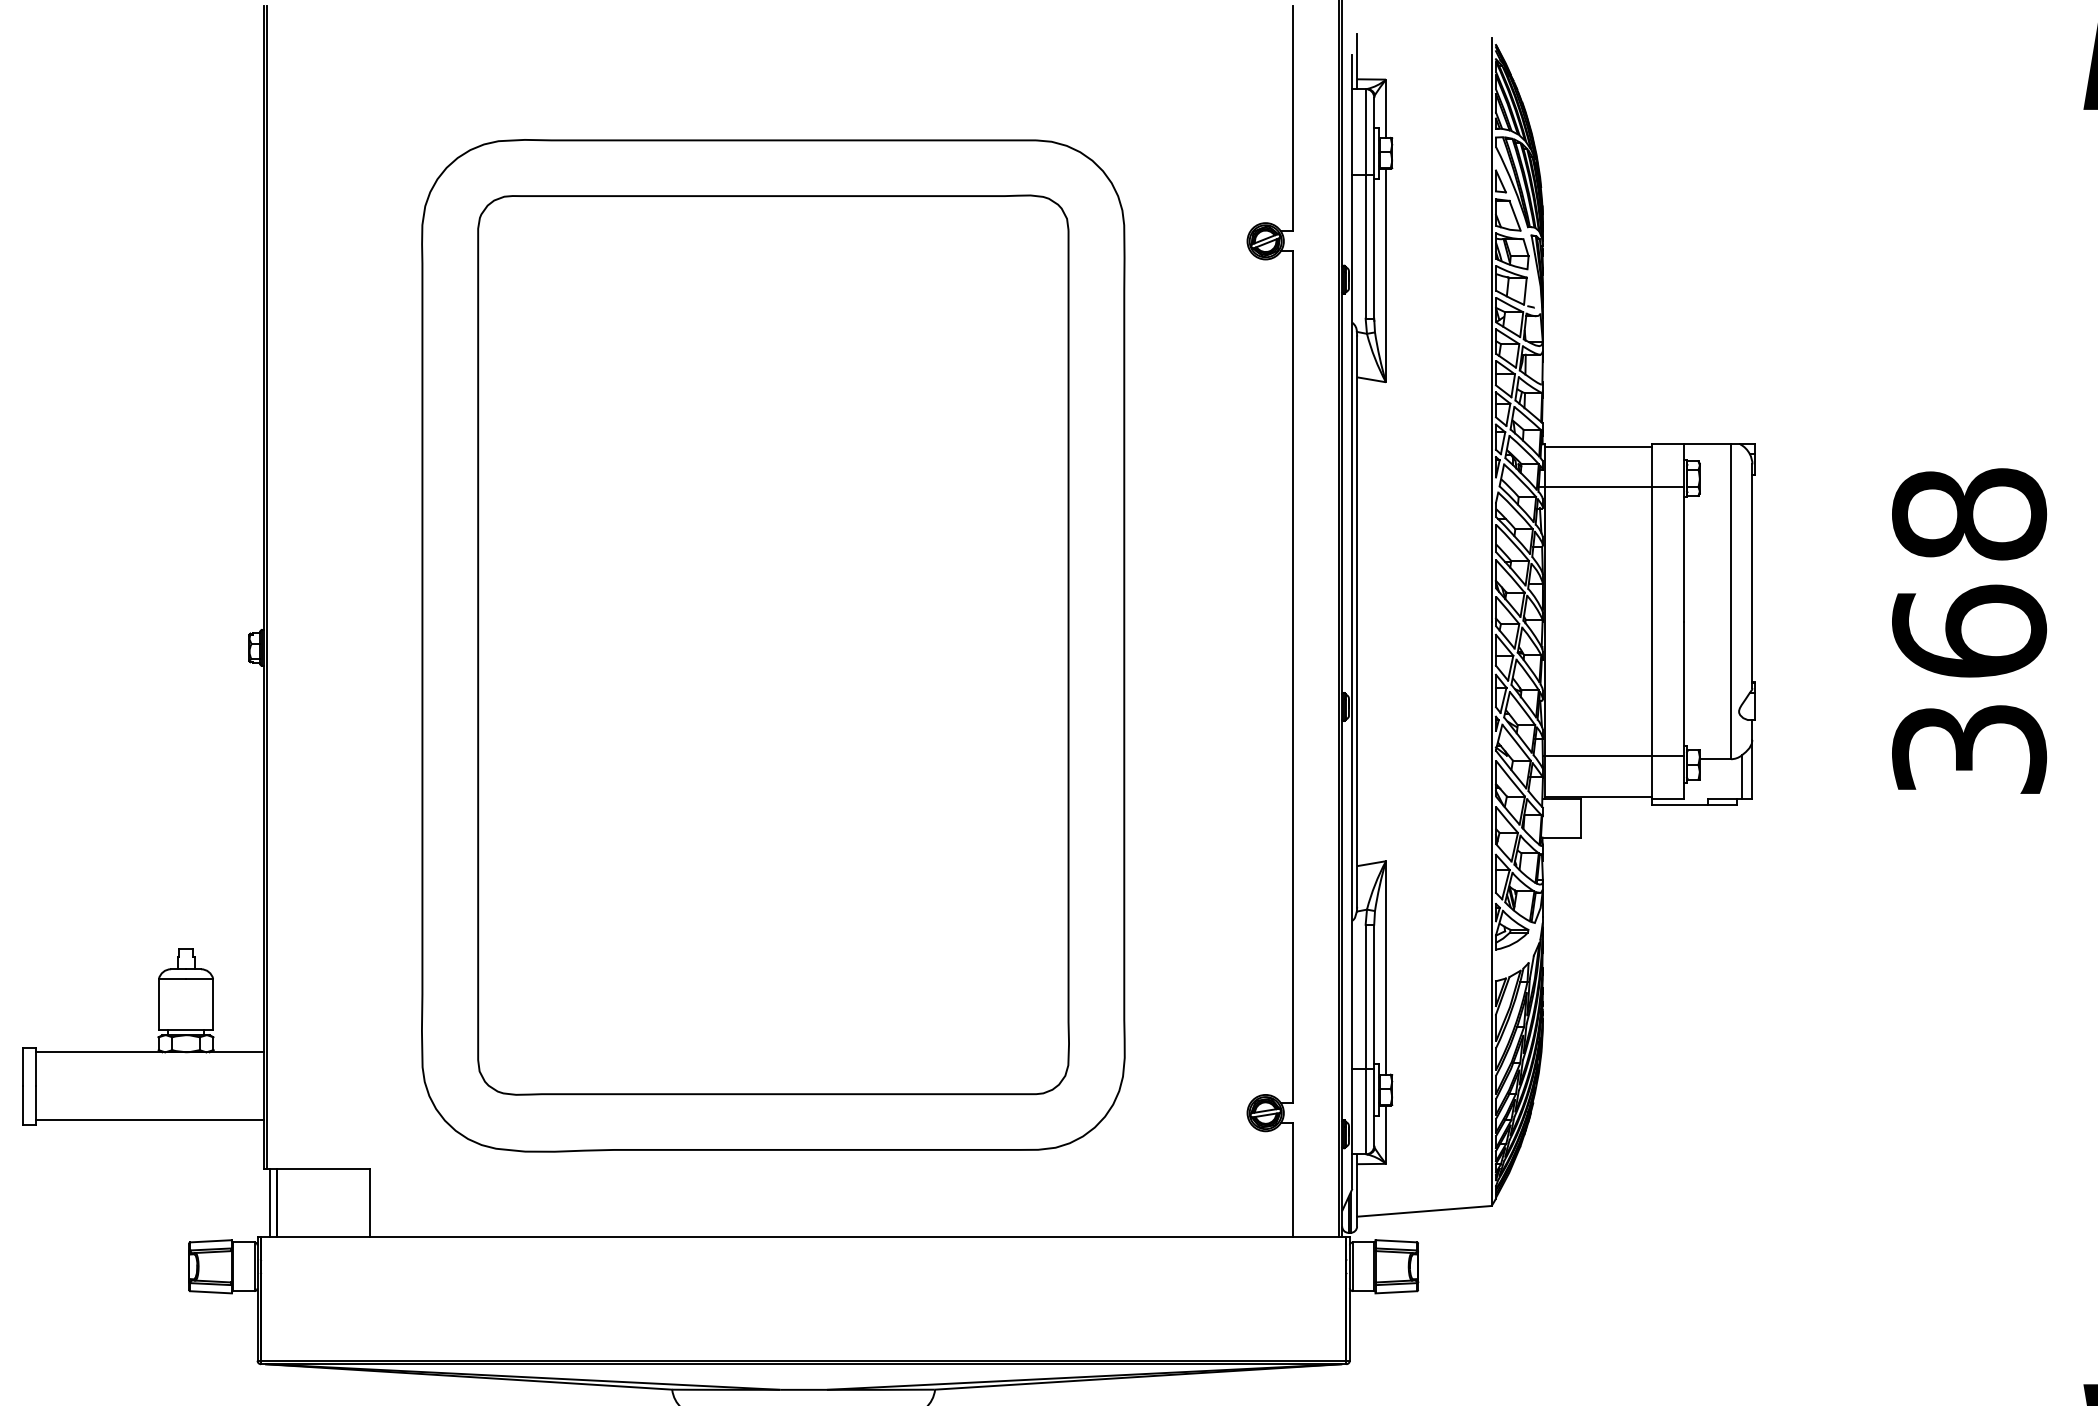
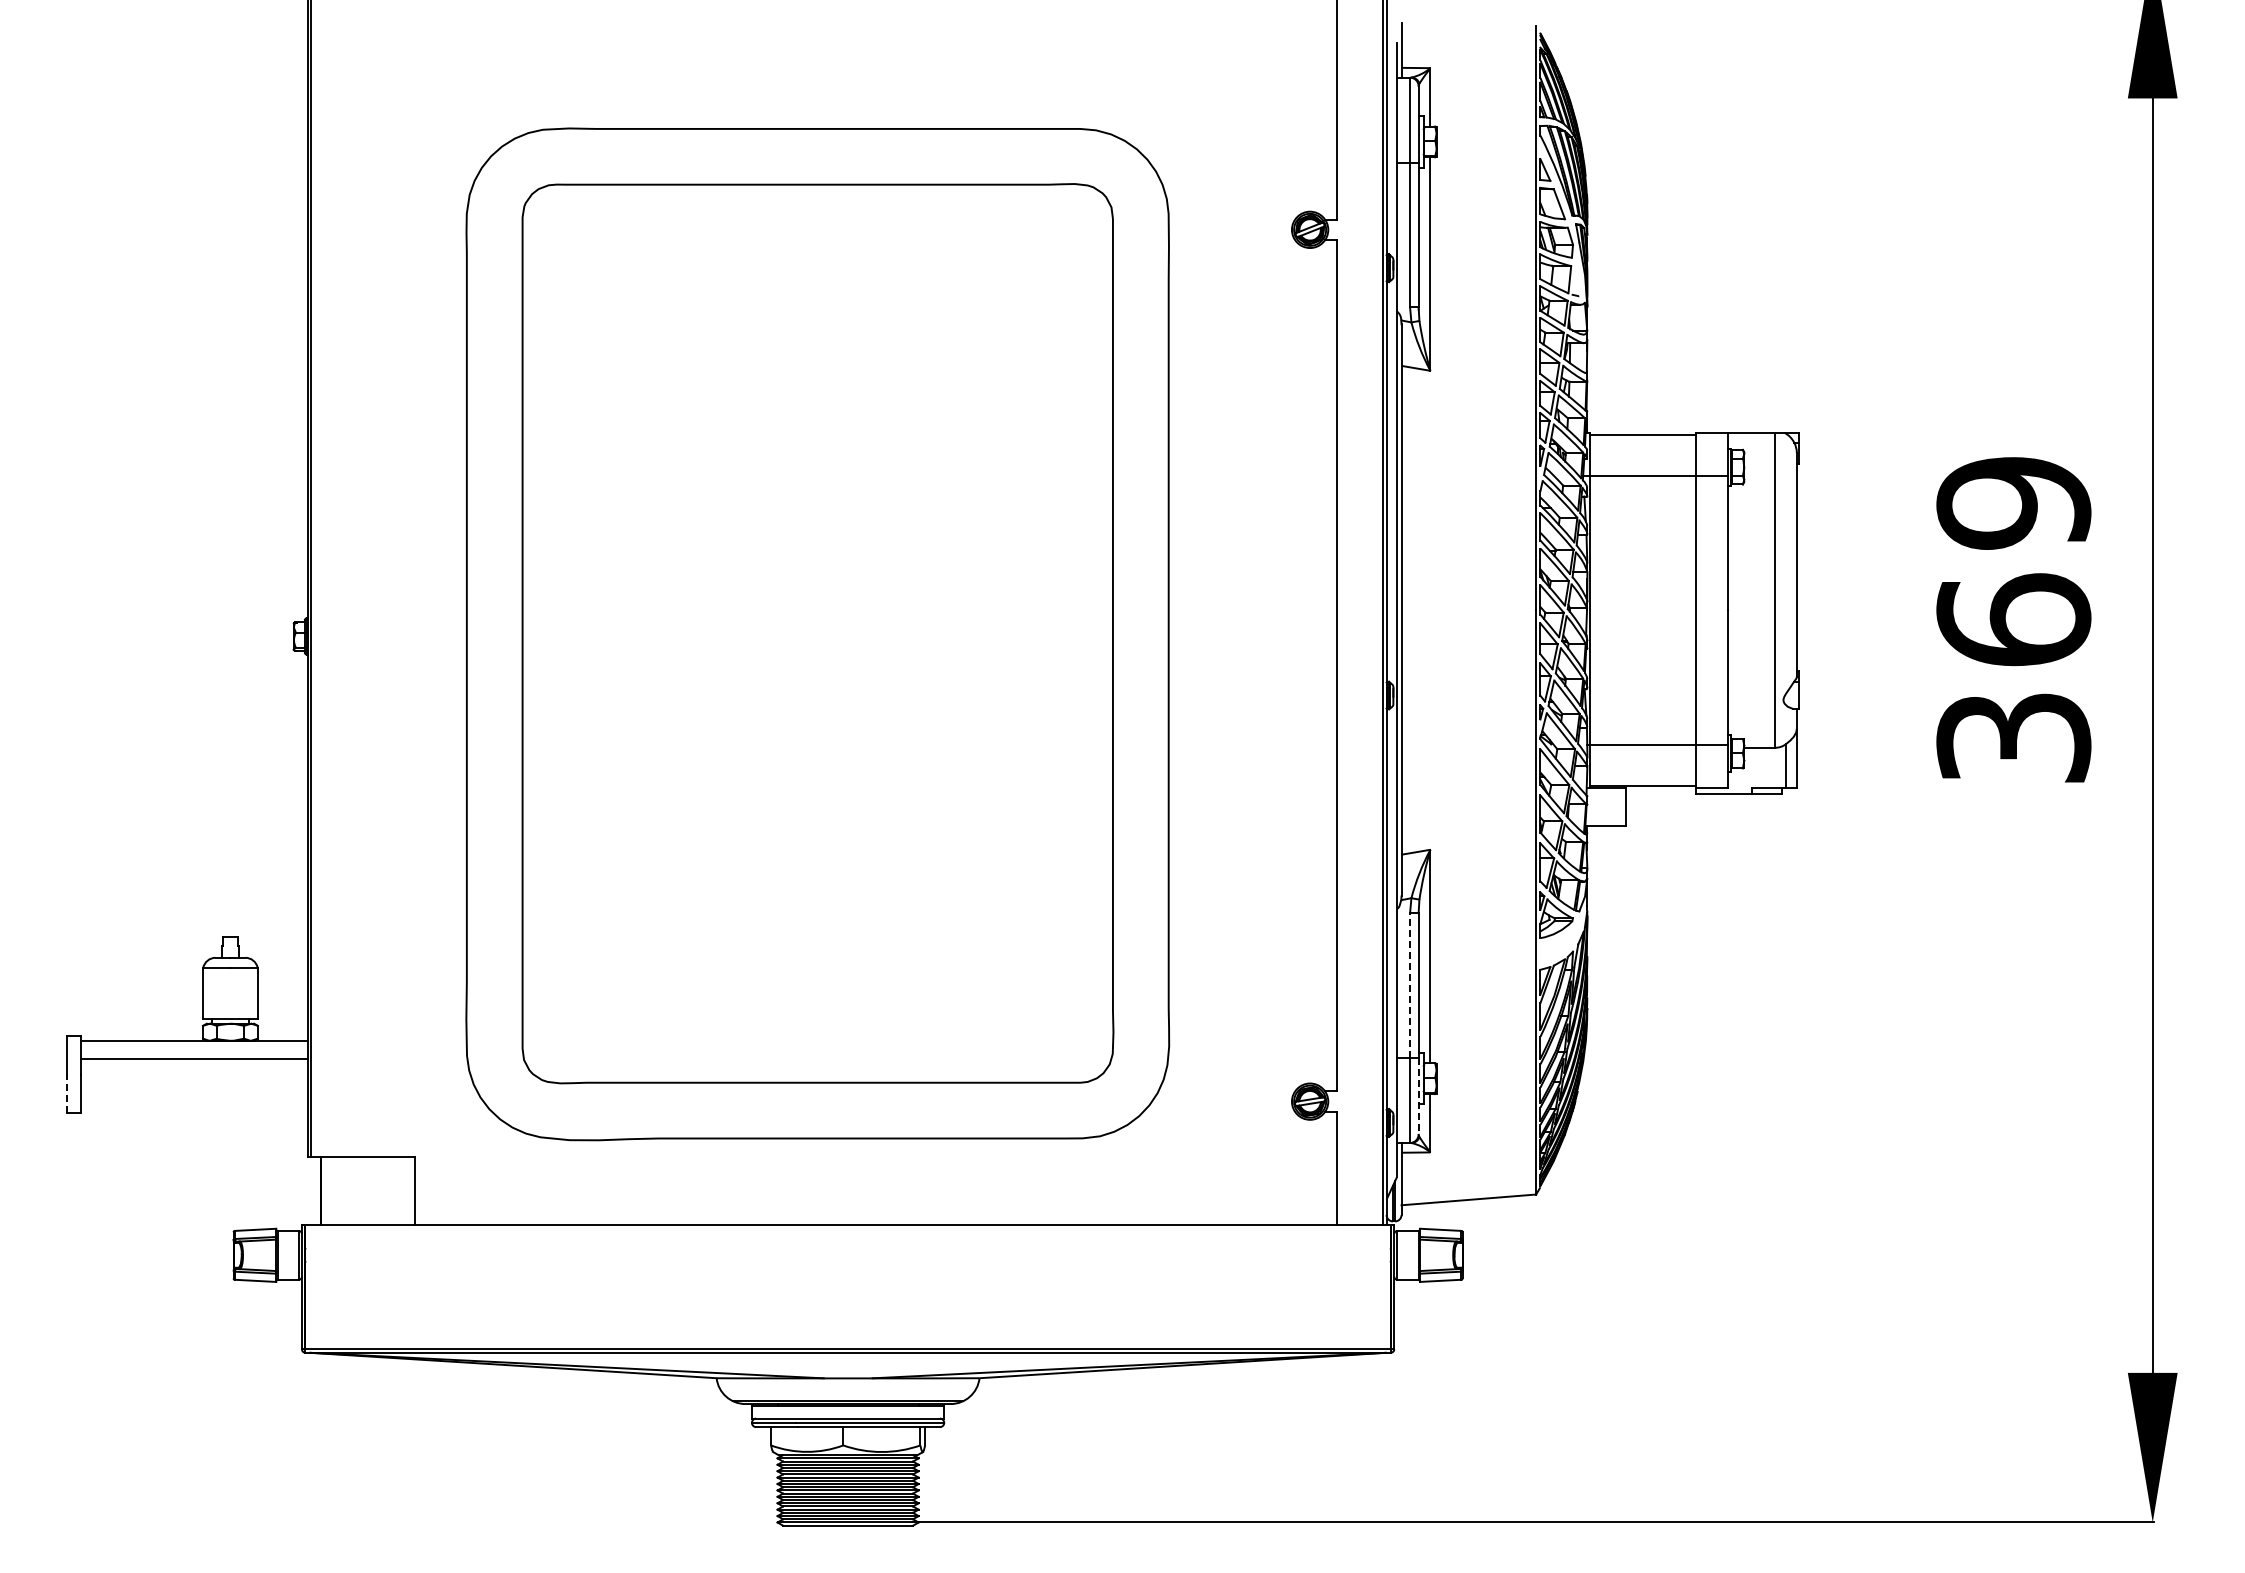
text: (1969, 513) -> (2013, 502), 368 -> 369
line: (1366, 995) -> (1410, 984), solid -> dashed
line: (23, 1104) -> (67, 1093), solid -> dashed
line: (1374, 1107) -> (1418, 1096), solid -> dashed
line: (149, 1119) -> (193, 1058), moved
line: (270, 1202) -> (314, 1191), removed

